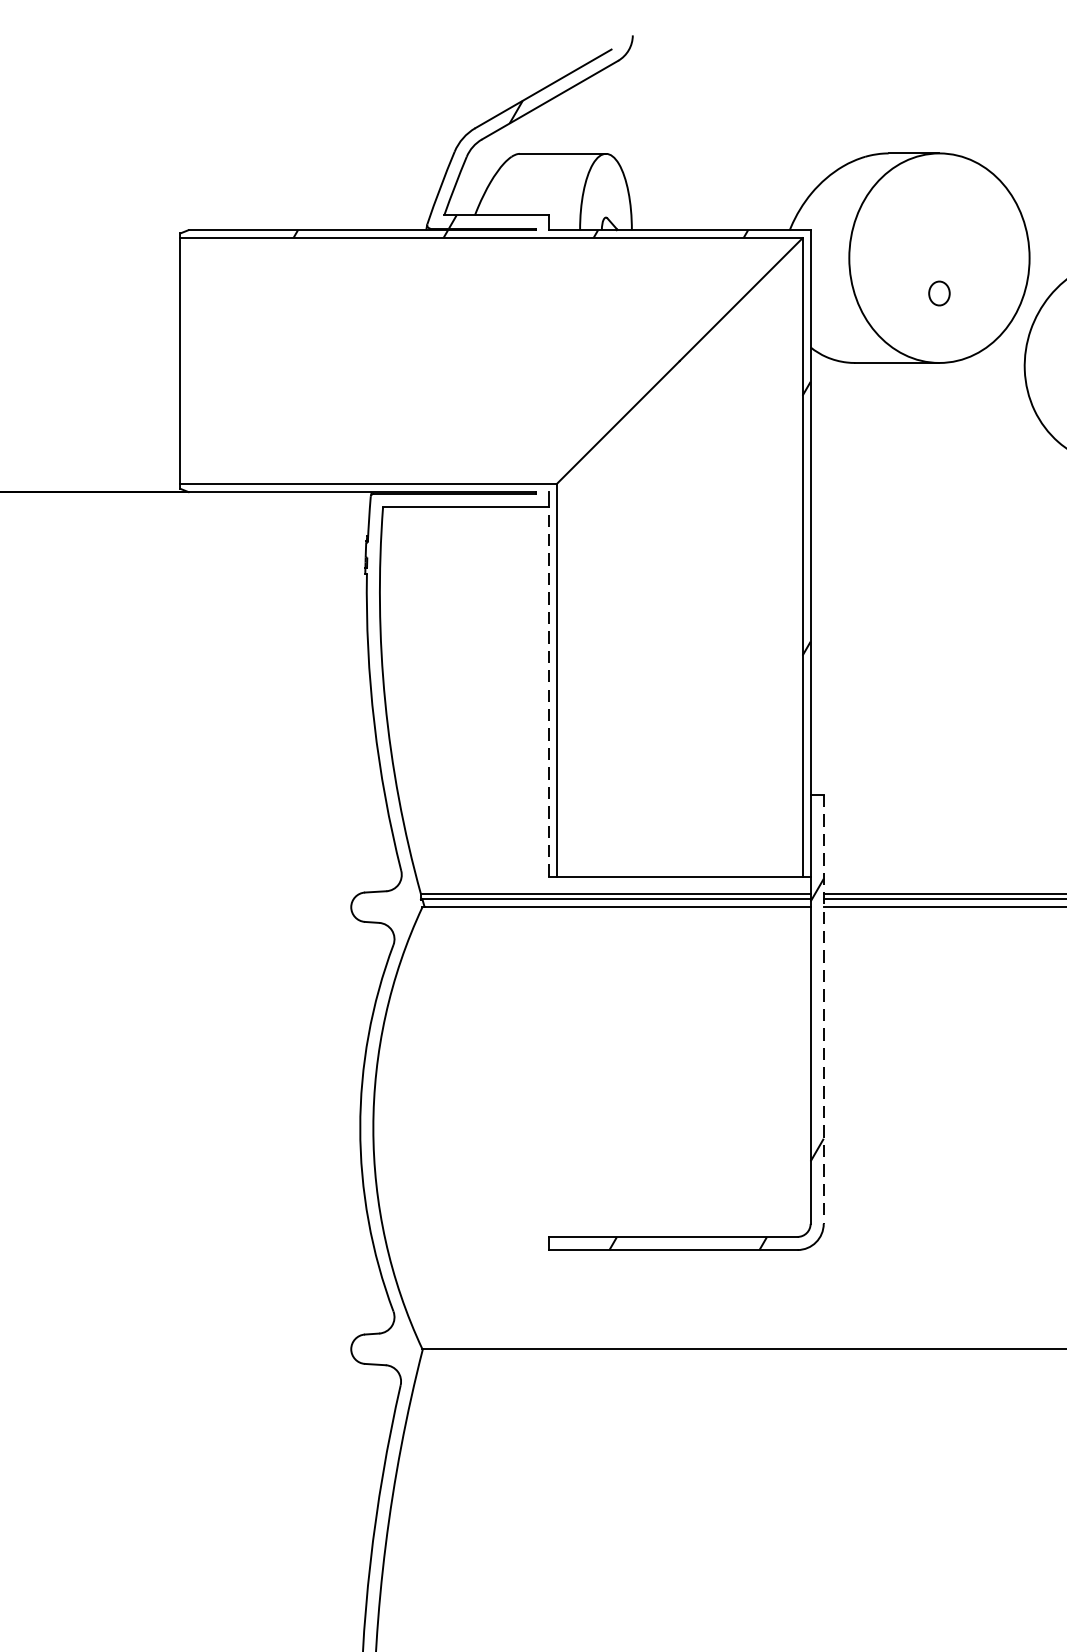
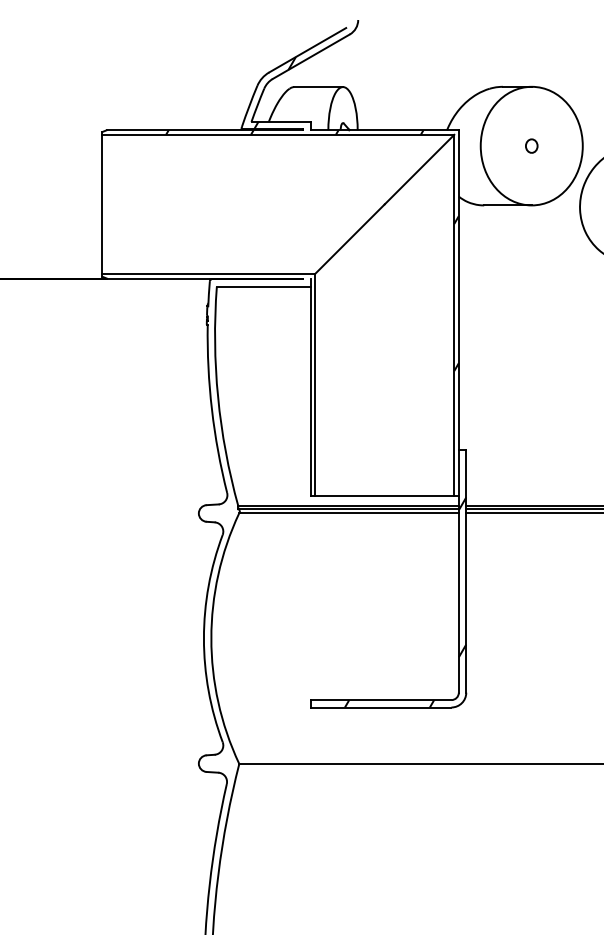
part: (938, 292) -> (531, 145), moved
line: (548, 691) -> (310, 391), dashed -> solid
line: (824, 1009) -> (466, 571), dashed -> solid

